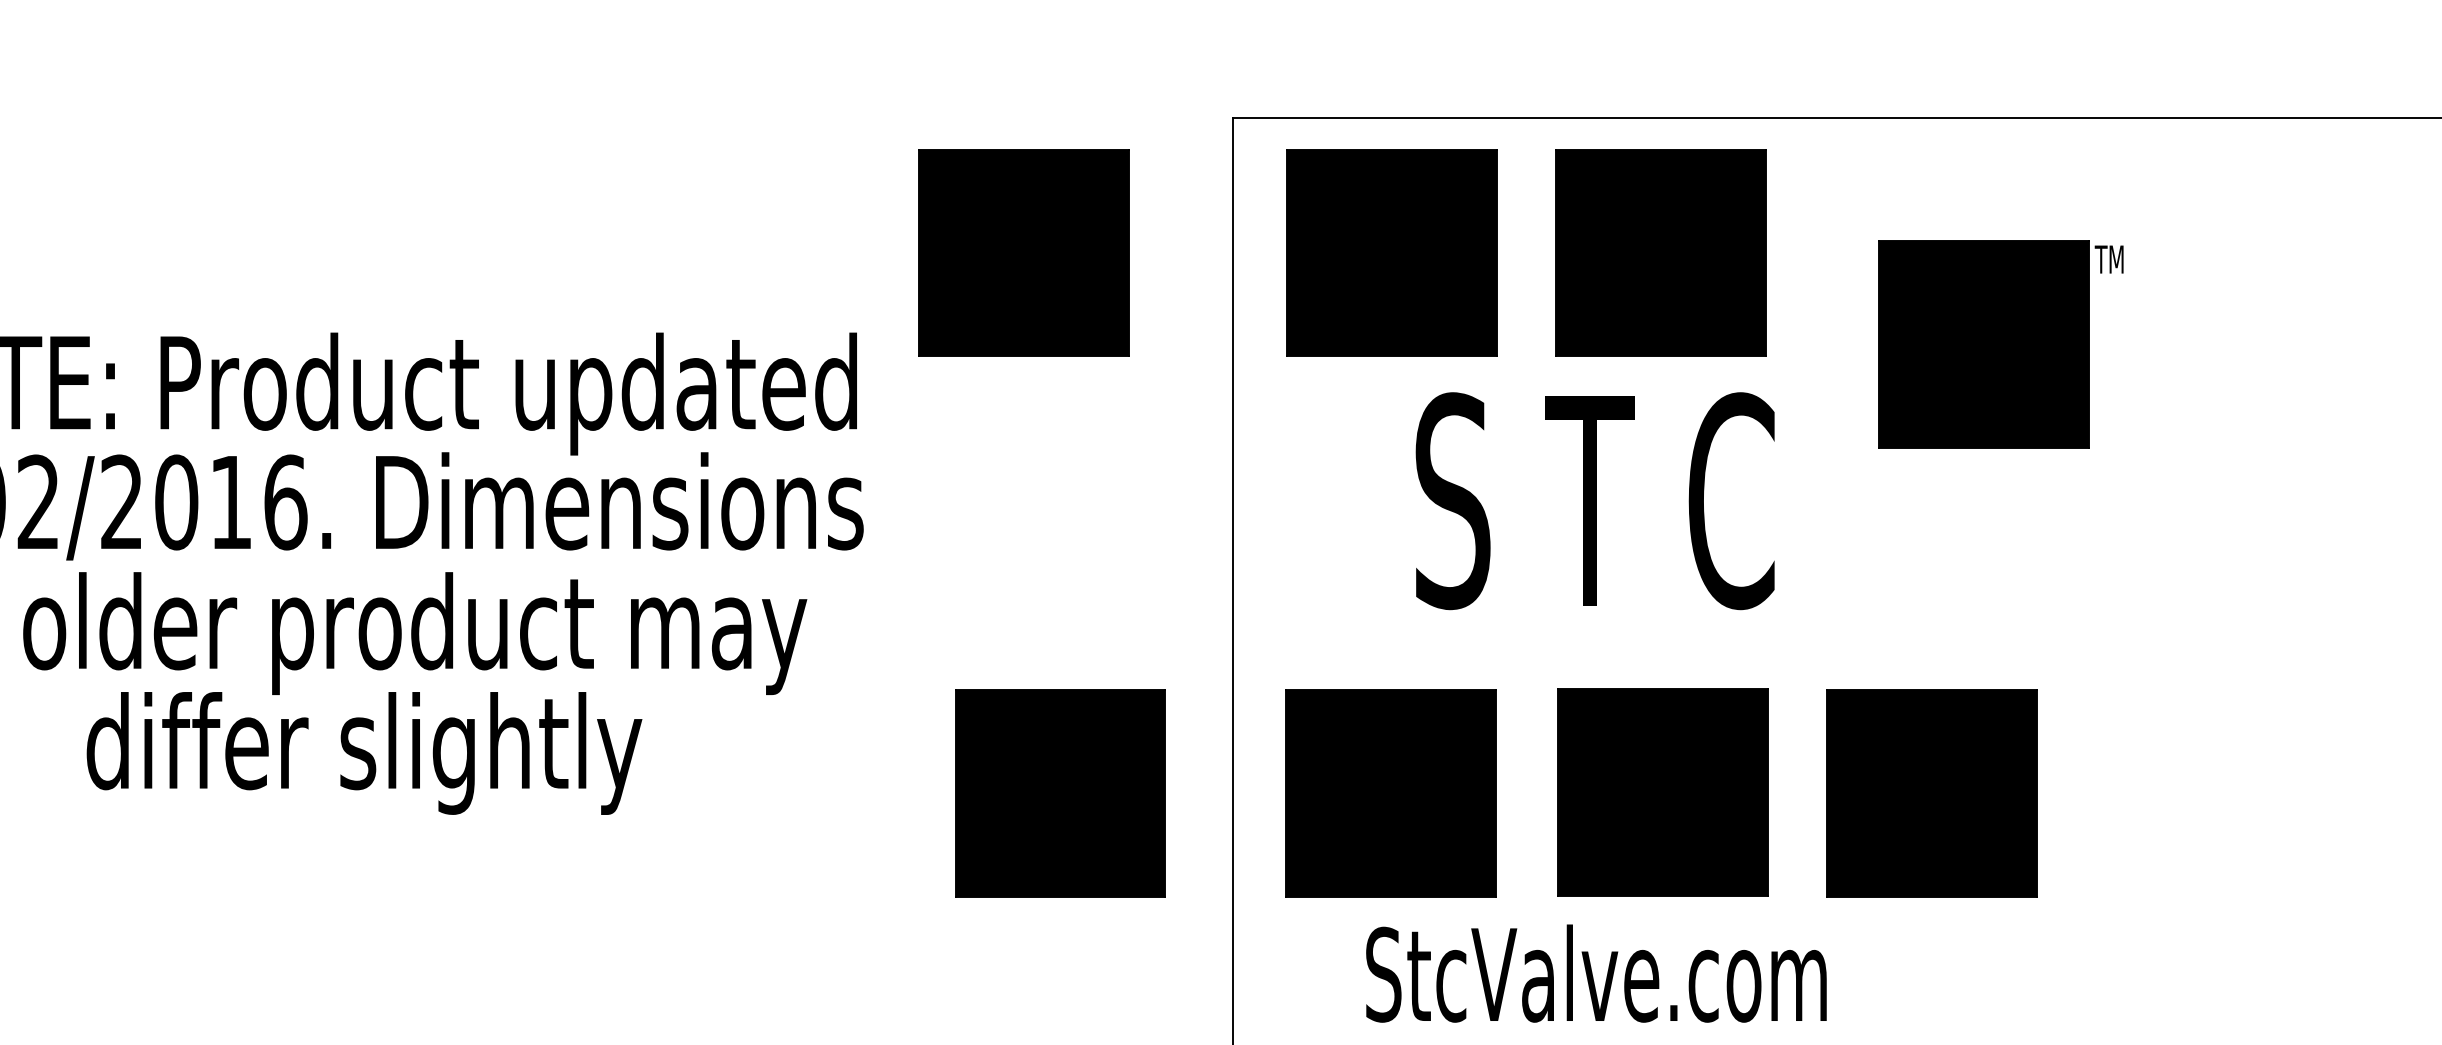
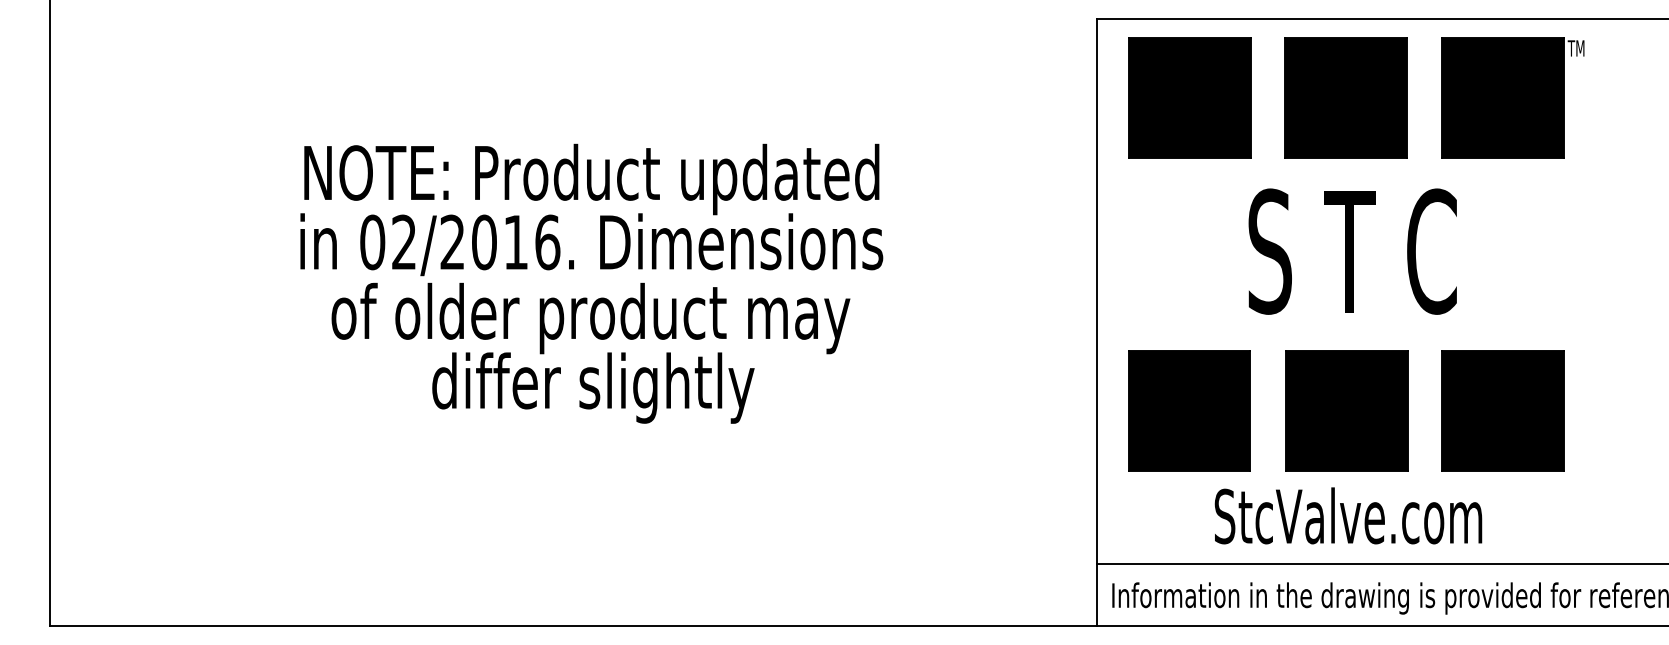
part: (1022, 252) -> (975, 97), removed
part: (1999, 344) -> (1512, 97), moved
text: (1594, 500) -> (1352, 251), moved
part: (1060, 792) -> (997, 410), removed
text: (1596, 972) -> (1348, 515), moved

